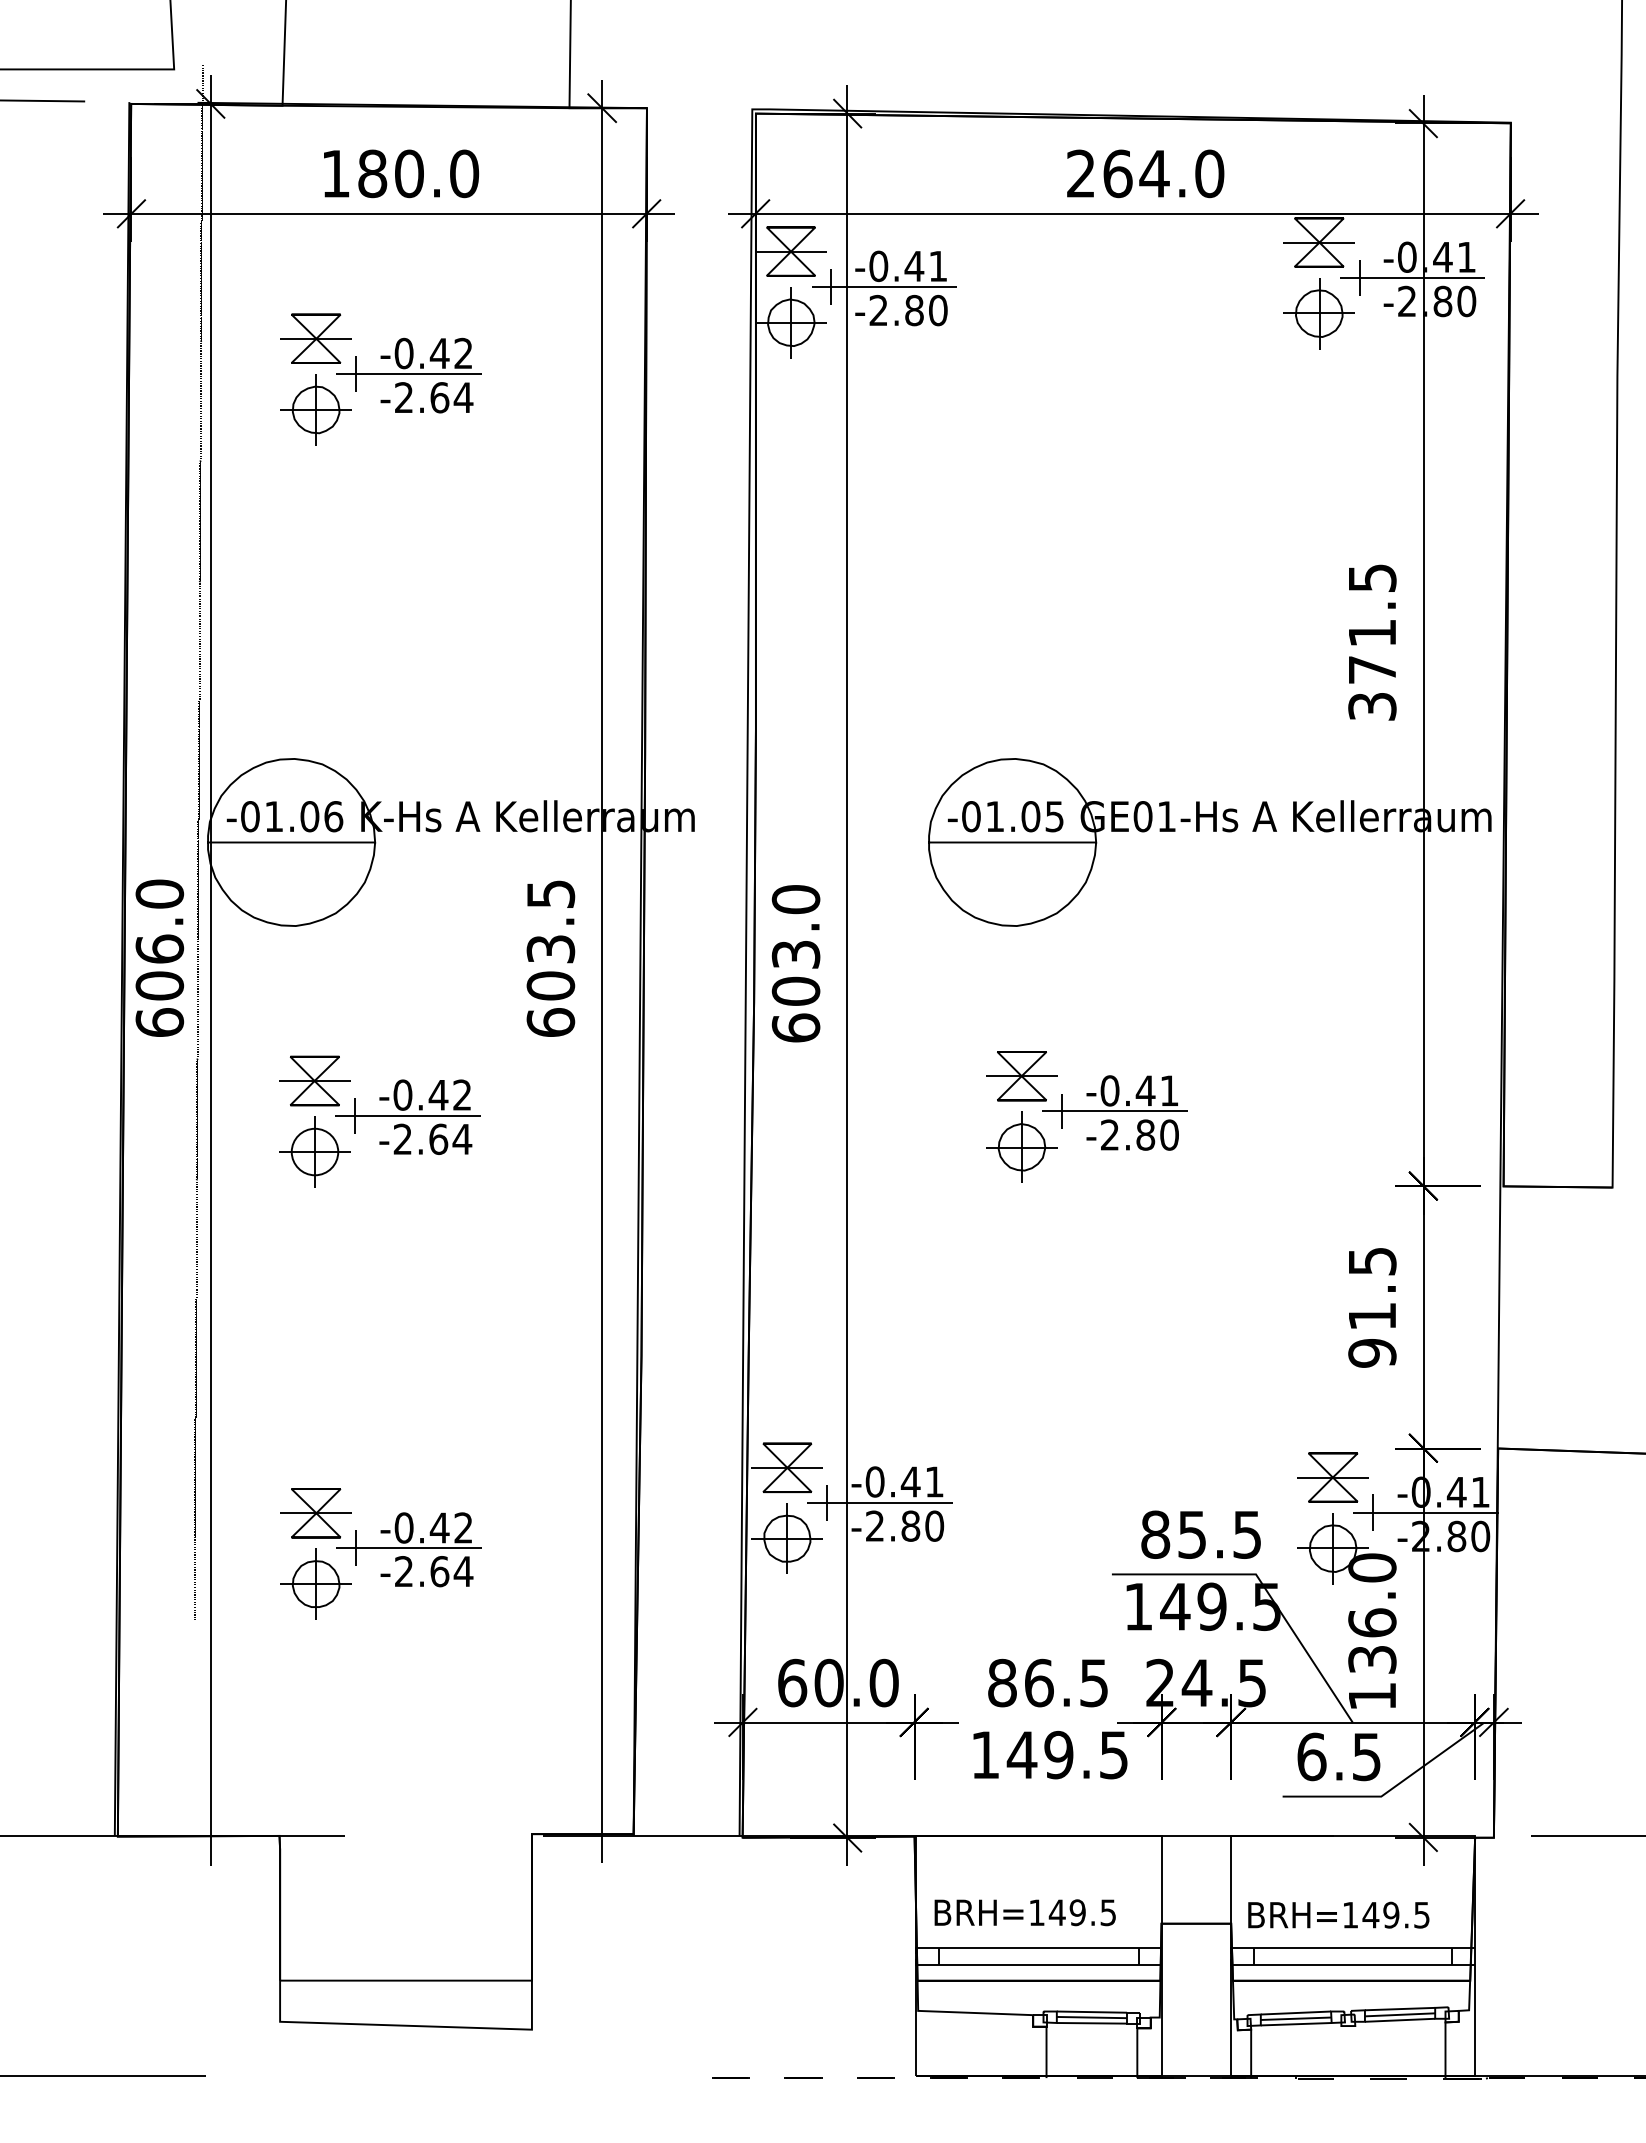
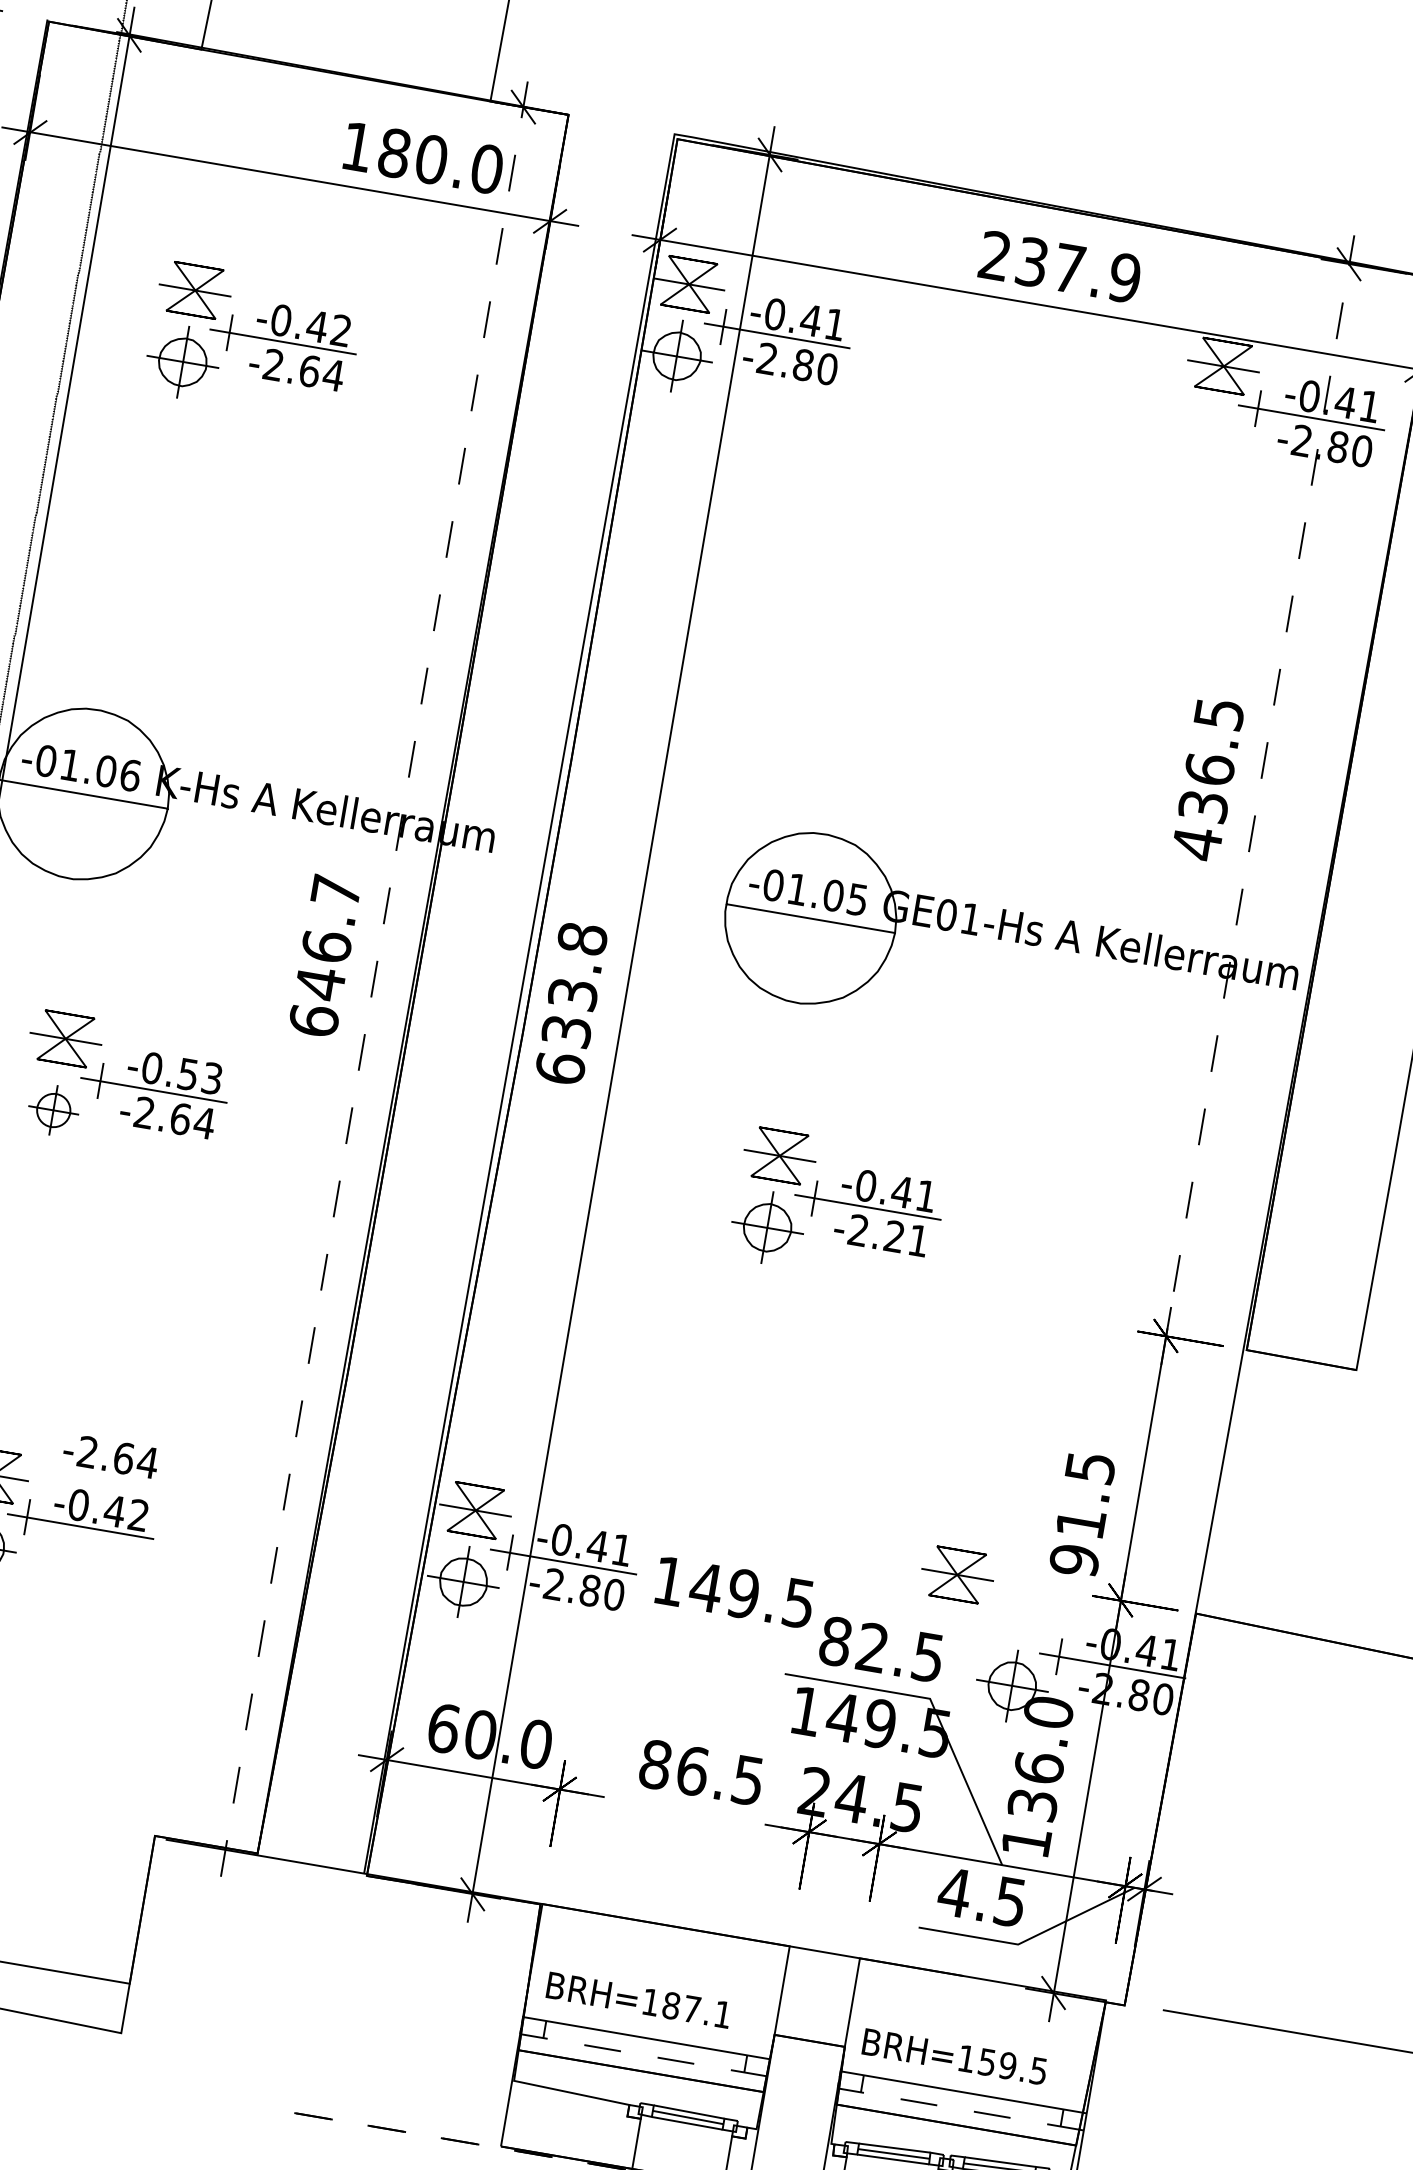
text: (401, 173) -> (423, 157), moved
text: (1163, 173) -> (1078, 269), 264.0 -> 237.9
part: (1318, 313) -> (1210, 437), removed
line: (1423, 654) -> (1257, 799), solid -> dashed
text: (1372, 670) -> (1203, 807), 371.5 -> 436.5
text: (550, 940) -> (327, 937), 603.5 -> 646.7
text: (795, 945) -> (574, 985), 603.0 -> 633.8
line: (602, 970) -> (375, 977), solid -> dashed
text: (449, 1094) -> (199, 1075), -0.42 -> -0.53
text: (1157, 1134) -> (906, 1238), -2.80 -> -2.21
part: (314, 1151) -> (53, 1109), size x0.7
text: (1372, 1307) -> (1082, 1514), moved
part: (1332, 1477) -> (957, 1574), moved
text: (1191, 1534) -> (871, 1647), 85.5 -> 82.5
text: (426, 1571) -> (110, 1456), moved
text: (1050, 1755) -> (734, 1592), moved
text: (1311, 1756) -> (954, 1892), 6.5 -> 4.5
text: (1081, 1912) -> (695, 2009), BRH=149.5 -> BRH=187.1
text: (1370, 1915) -> (986, 2062), BRH=149.5 -> BRH=159.5
line: (1033, 1964) -> (638, 2053), solid -> dashed
line: (1348, 1964) -> (956, 2108), solid -> dashed

